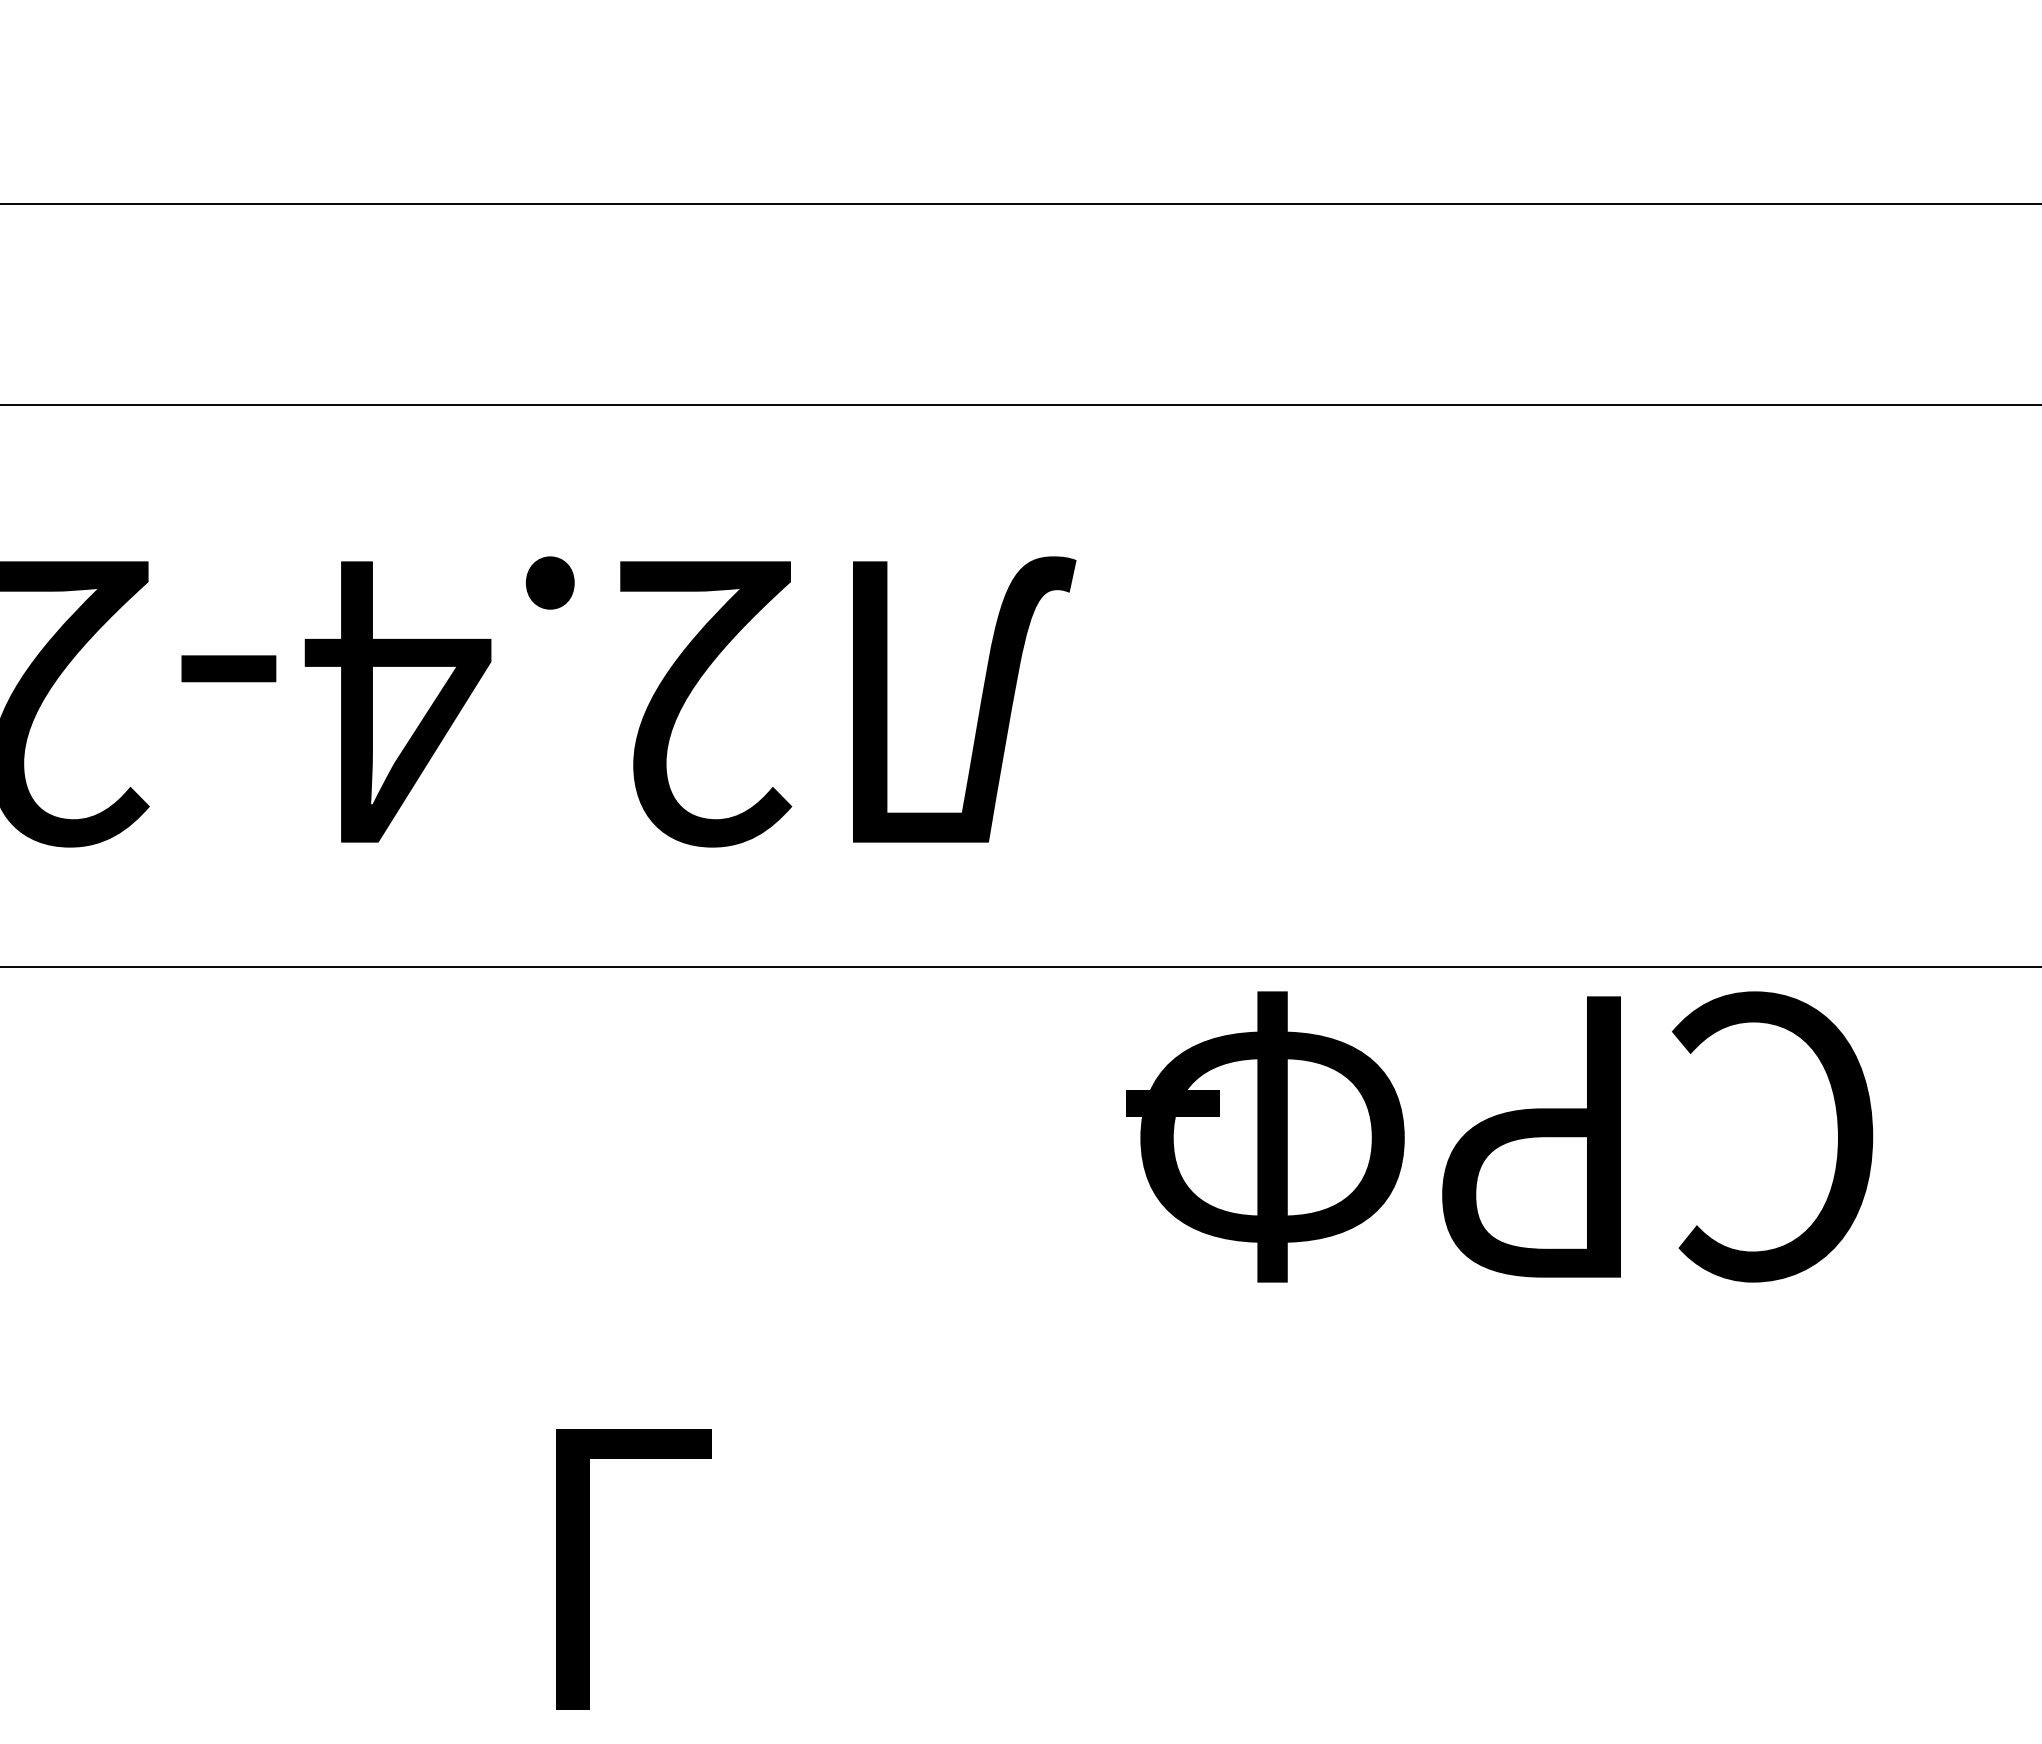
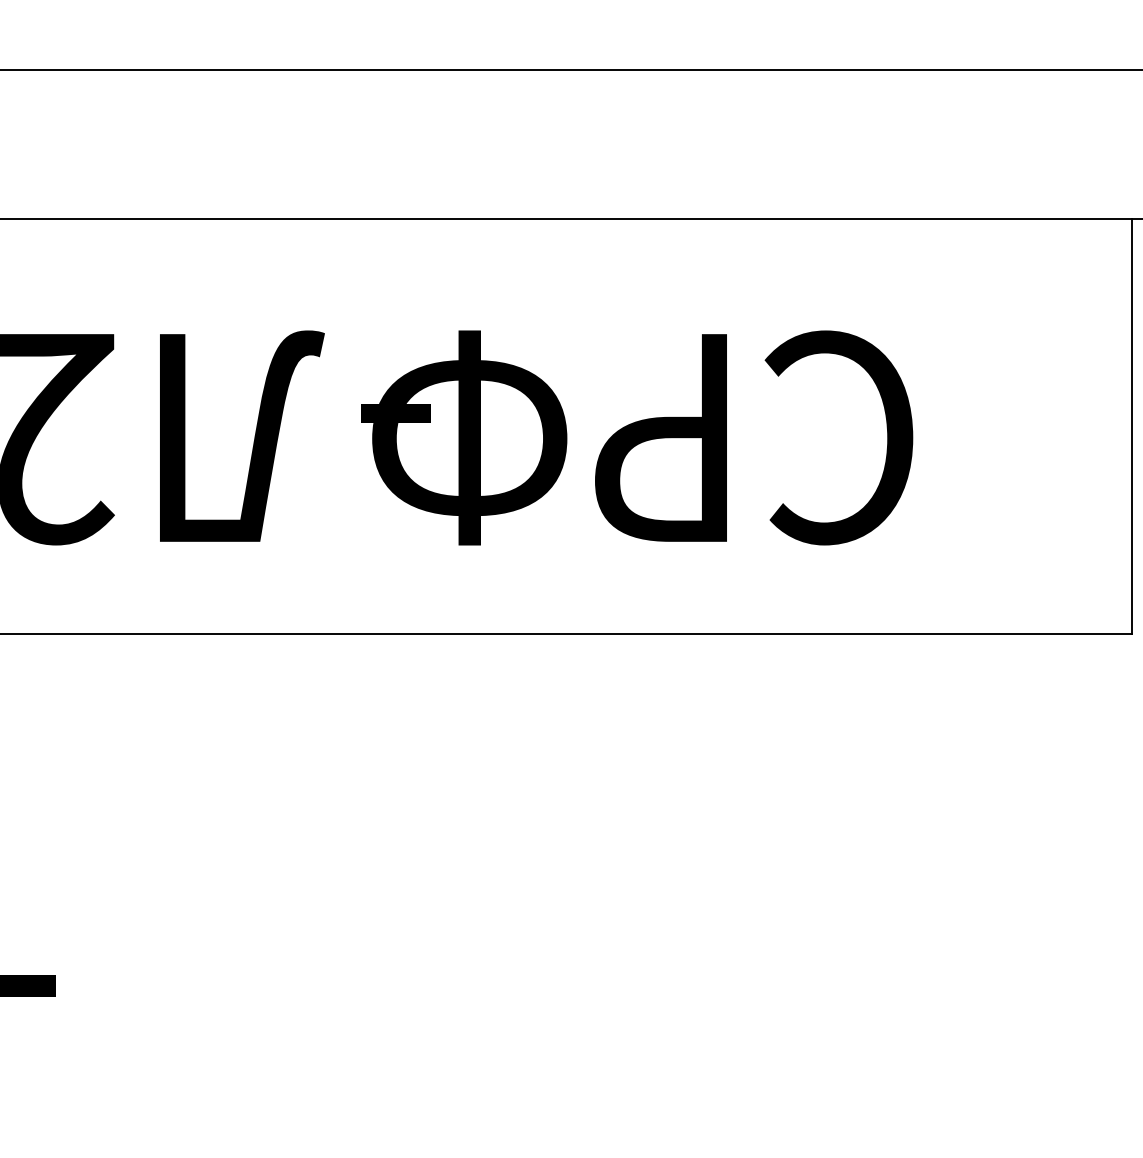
text: (1499, 1136) -> (637, 437), moved

